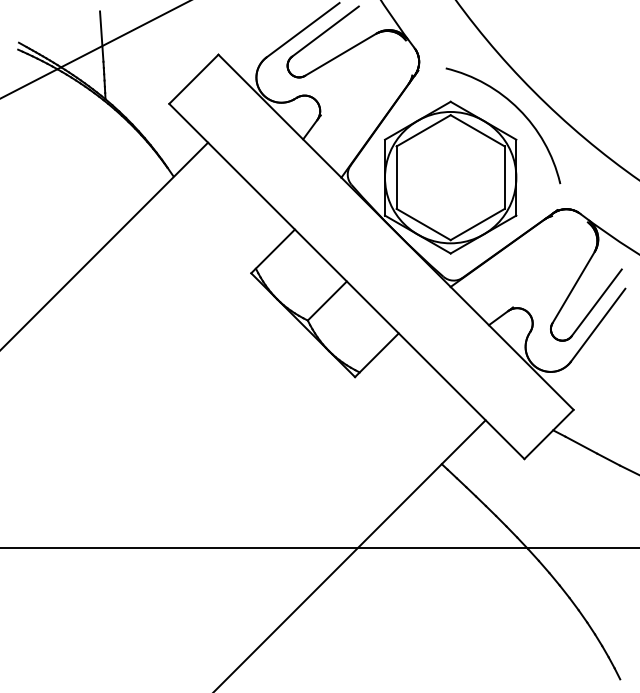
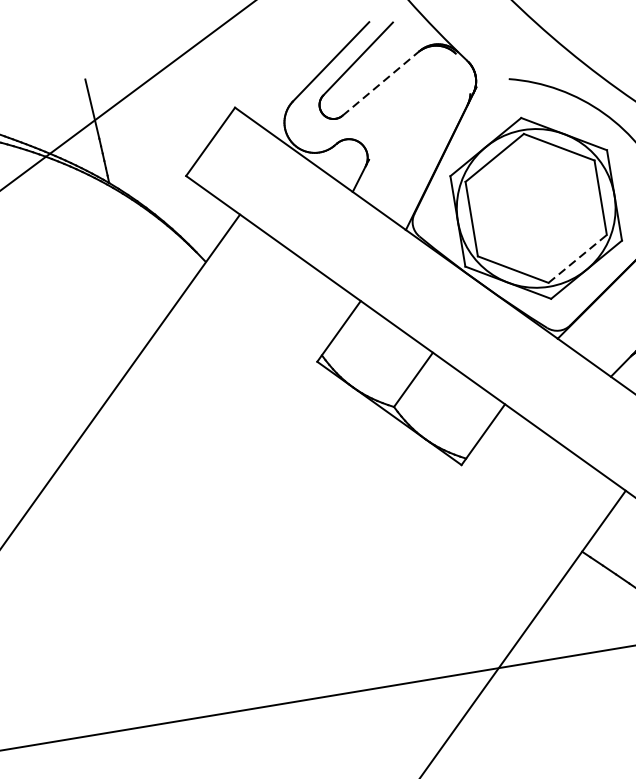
line: (340, 54) -> (380, 83), solid -> dashed
line: (478, 224) -> (578, 258), solid -> dashed

